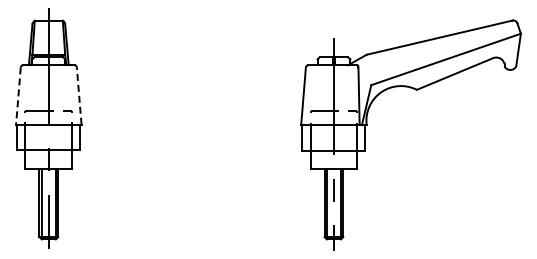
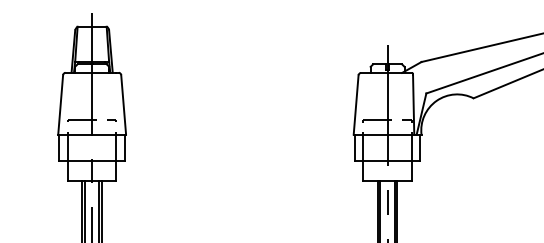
line: (18, 96) -> (60, 105), dashed -> solid
line: (79, 96) -> (123, 105), dashed -> solid

